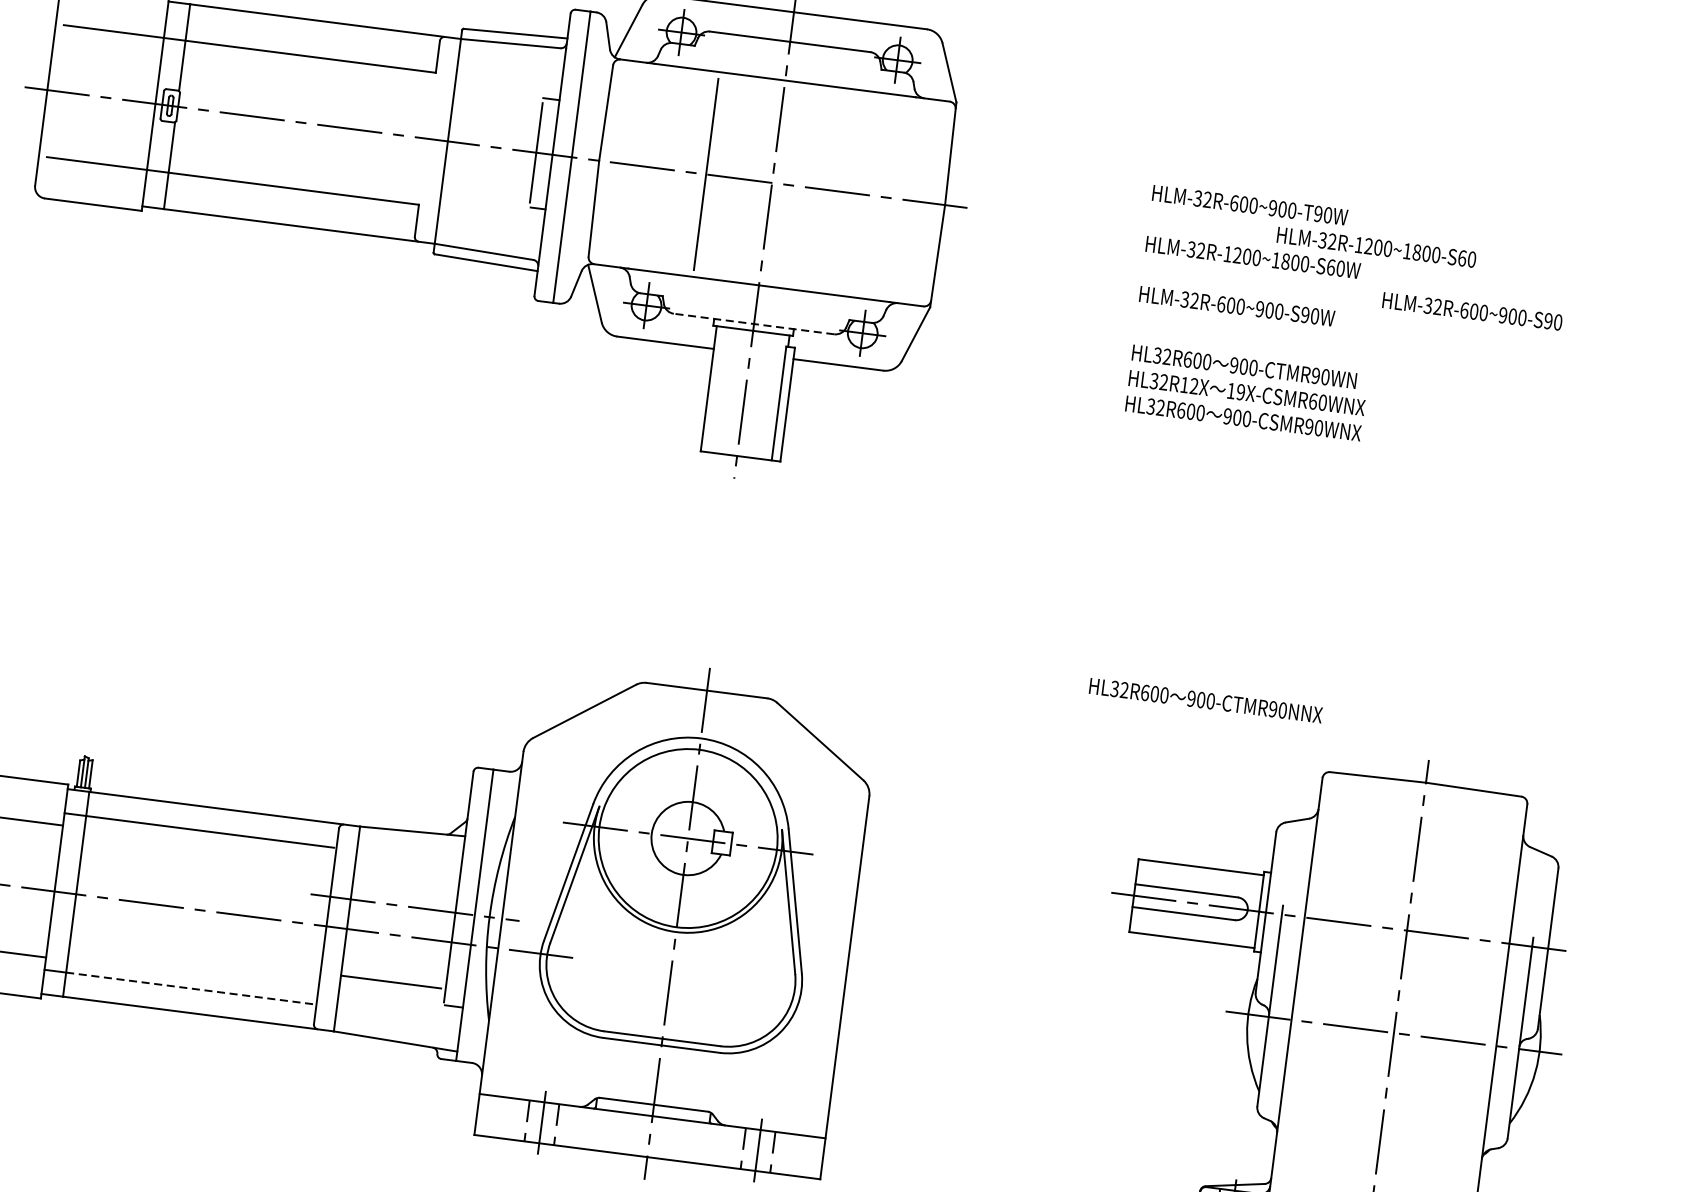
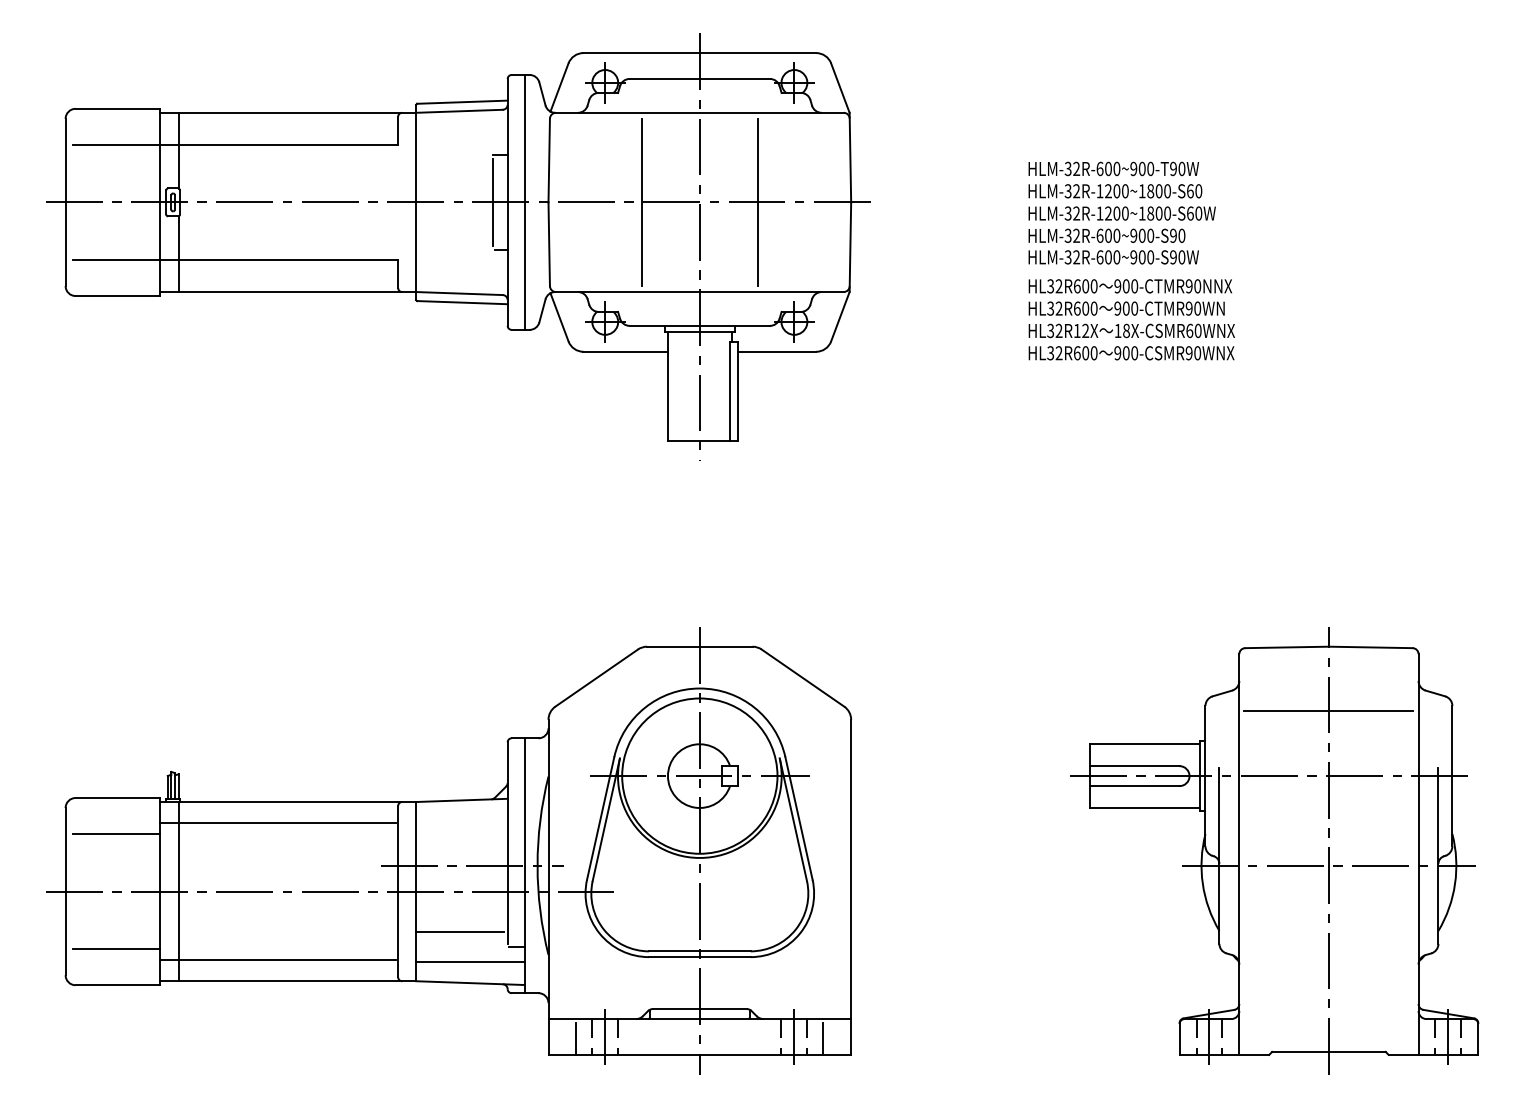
line: (838, 191) -> (757, 202), added
text: (1376, 247) -> (1115, 191), moved
text: (1472, 311) -> (1106, 235), moved
line: (753, 323) -> (699, 325), dashed -> solid
text: (1240, 392) -> (1126, 331), 19X-CSMR60WNX -> 18X-CSMR60WNX
text: (1204, 700) -> (1129, 286), moved
line: (1416, 856) -> (1328, 711), added
line: (191, 989) -> (288, 960), dashed -> solid
line: (398, 1017) -> (470, 962), added
line: (508, 1120) -> (576, 1038), added
line: (791, 1156) -> (823, 1038), added

